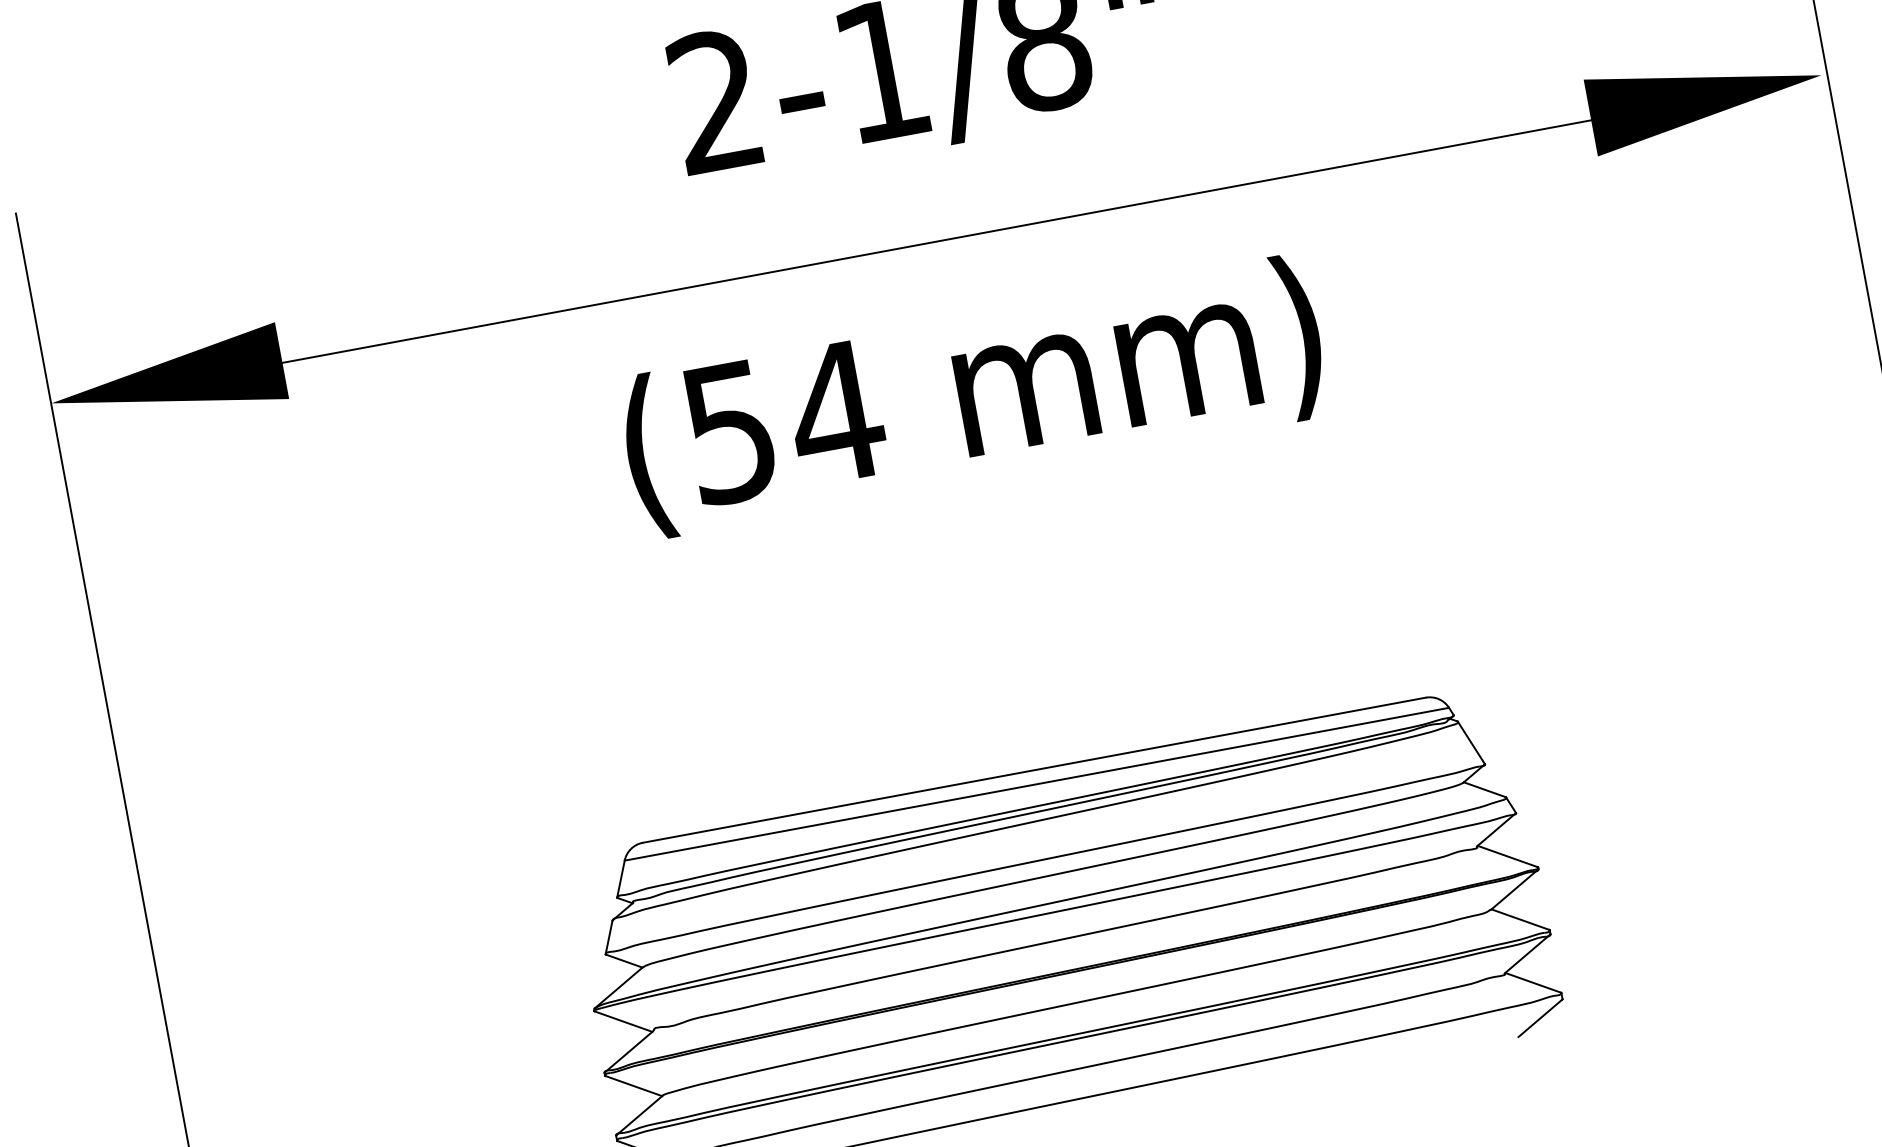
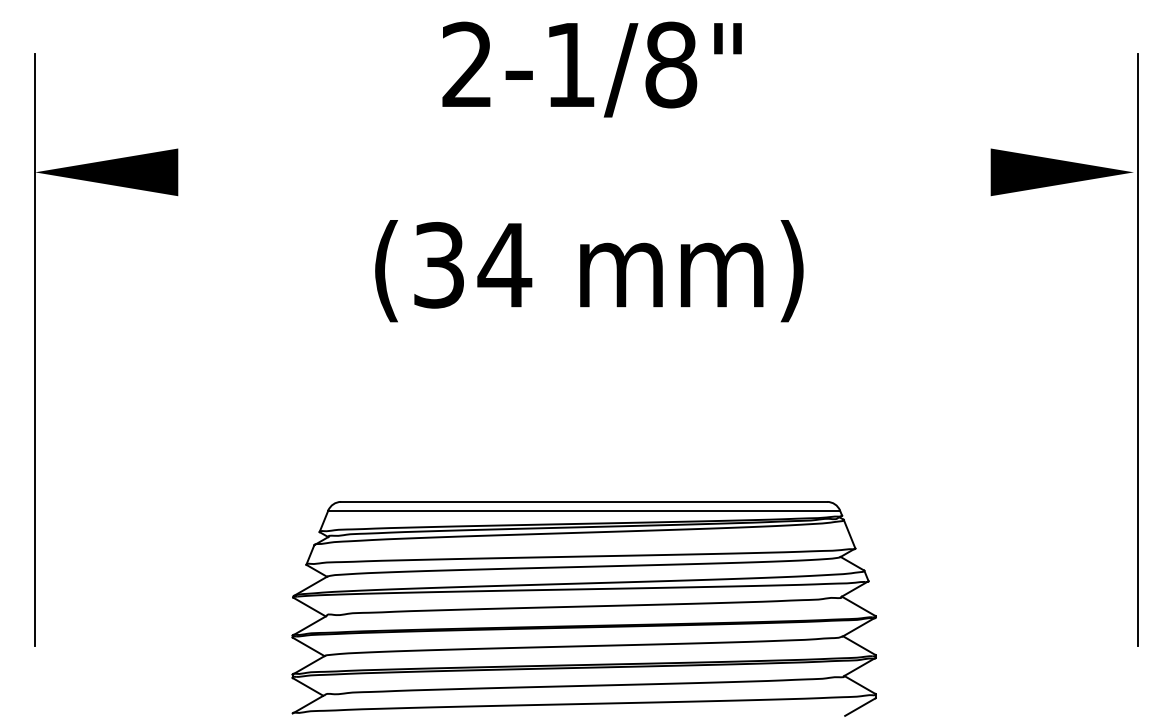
line: (985, 232) -> (614, 173), removed
text: (729, 432) -> (438, 265), (54 -> (34

